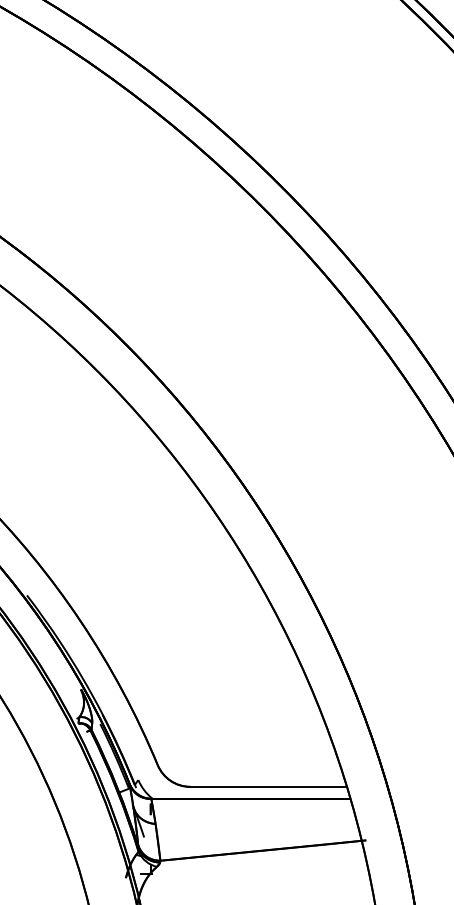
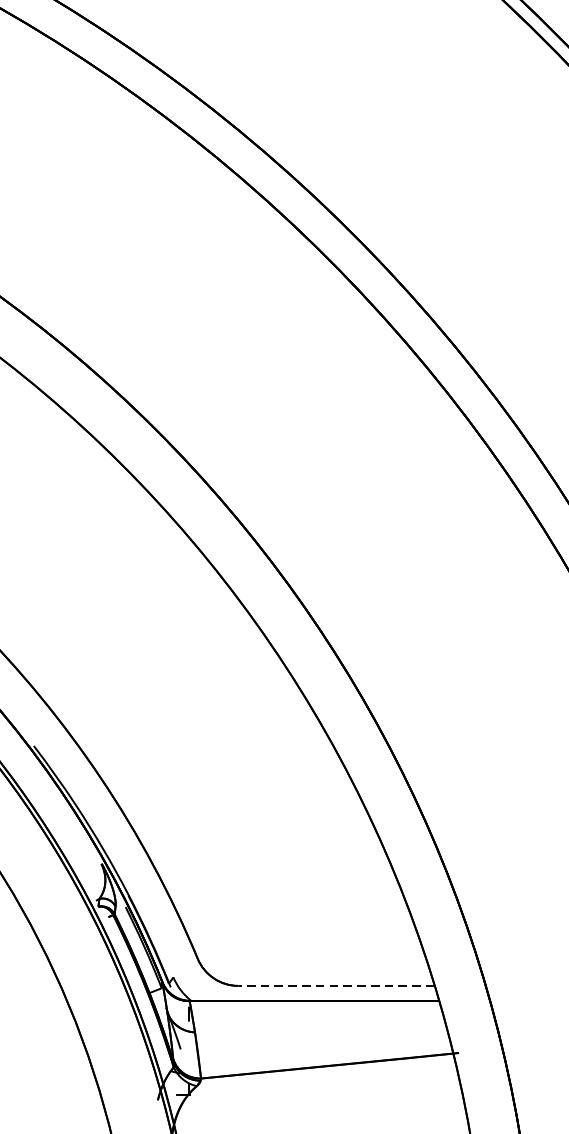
line: (268, 786) -> (336, 985), solid -> dashed

